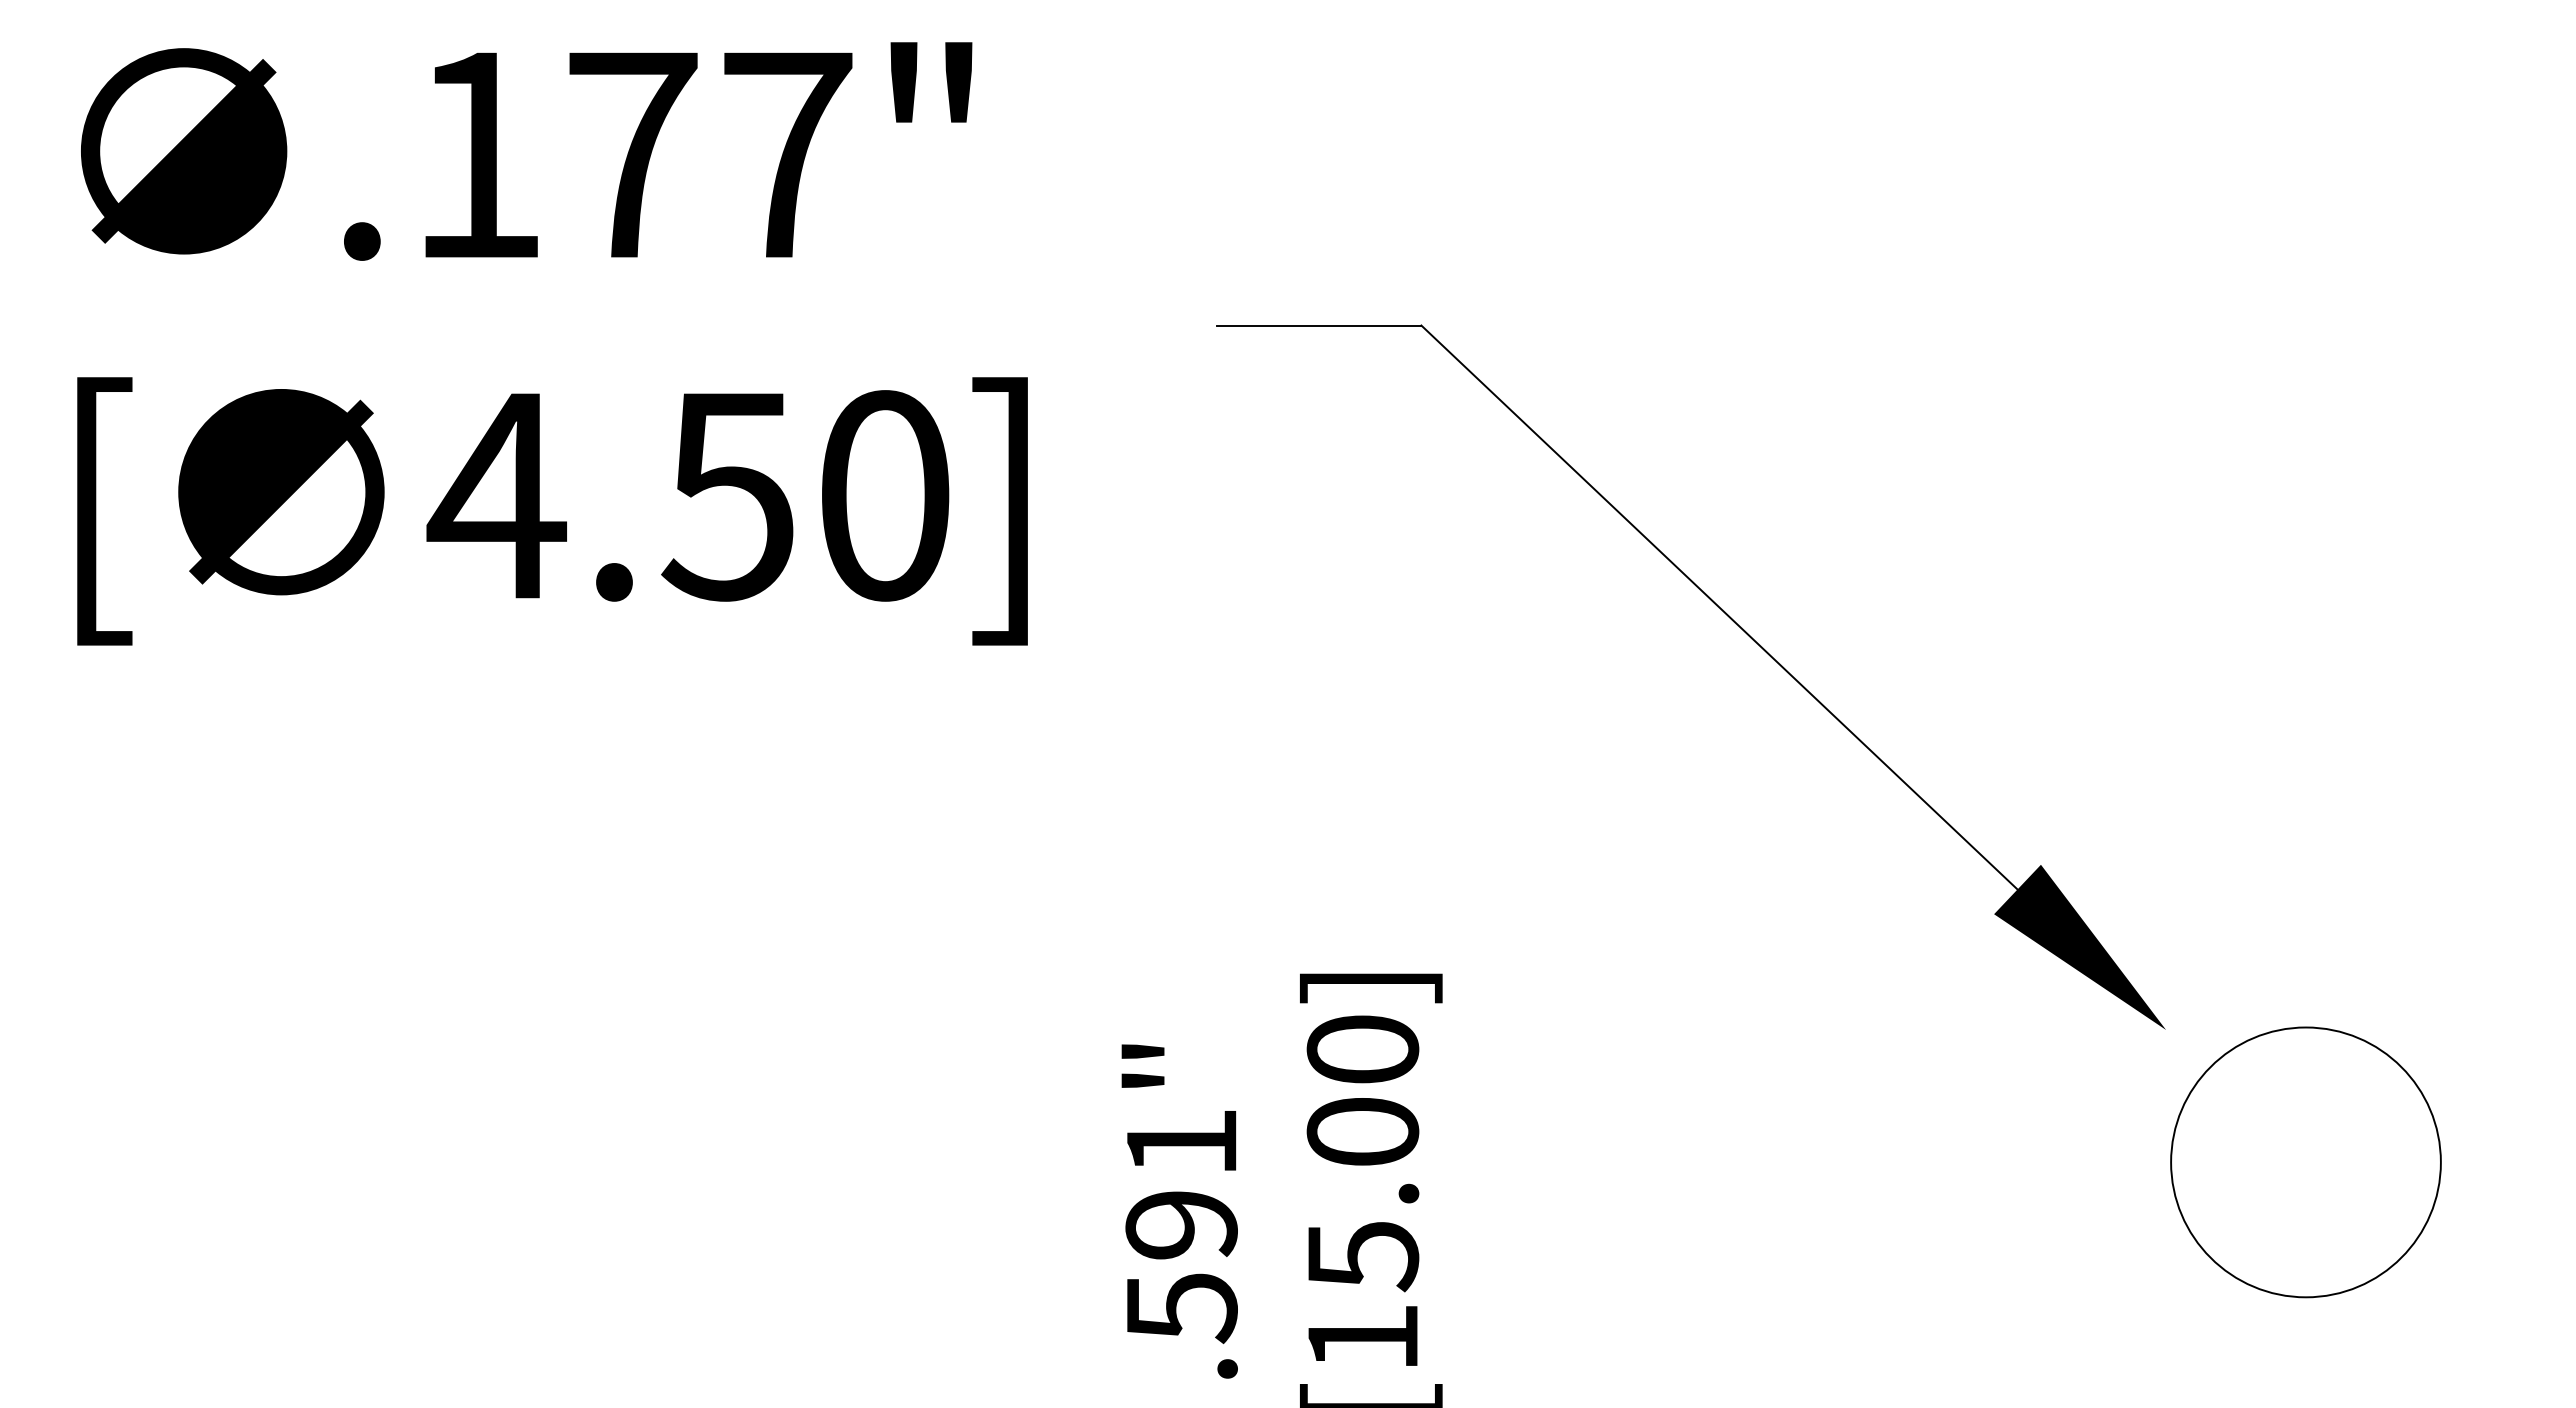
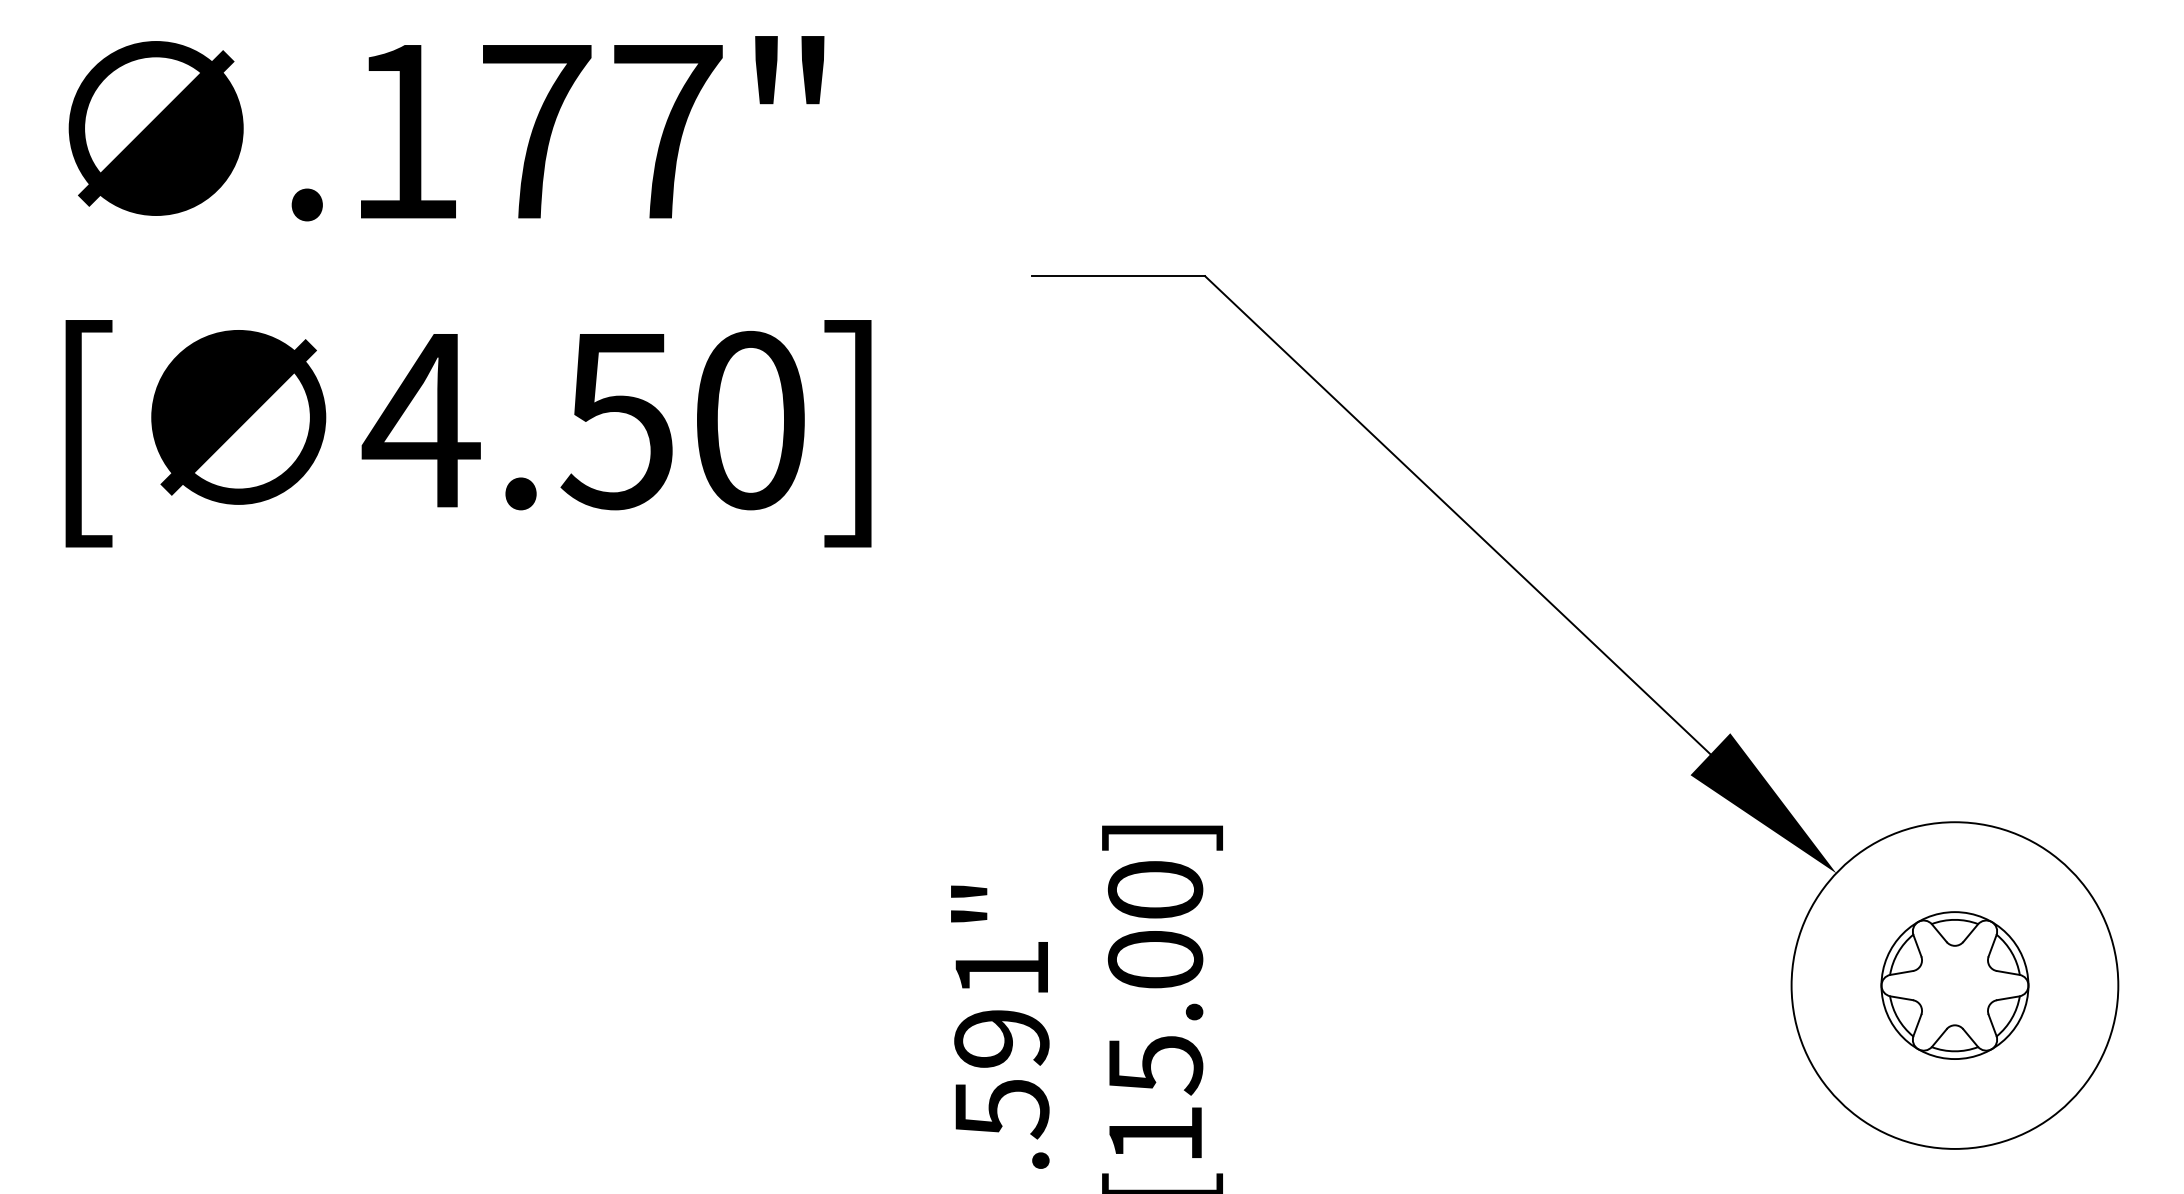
part: (2305, 1161) -> (1954, 984), added
circle: (2305, 1162) -> (1954, 985), size x1.43

